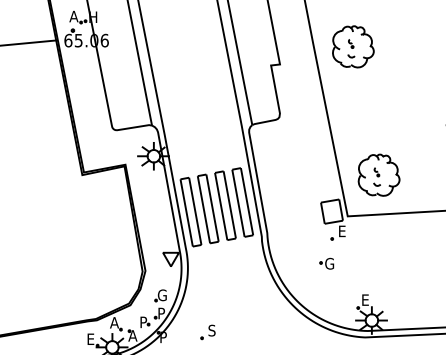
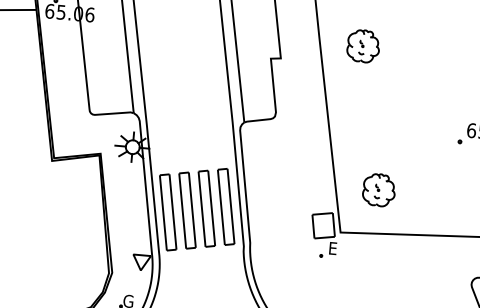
part: (353, 46) -> (363, 45), size x0.7
part: (378, 174) -> (378, 189), size x0.7
part: (326, 263) -> (312, 282), removed

